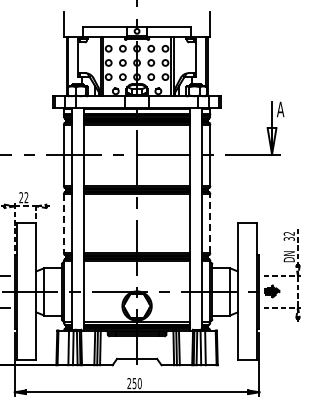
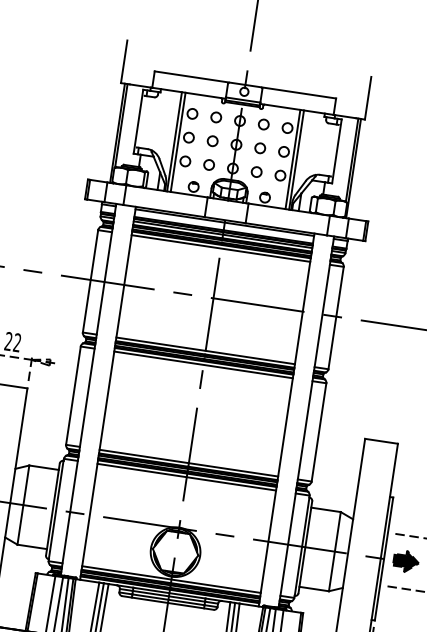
line: (210, 223) -> (319, 432), dashed -> solid
line: (63, 224) -> (72, 397), dashed -> solid

